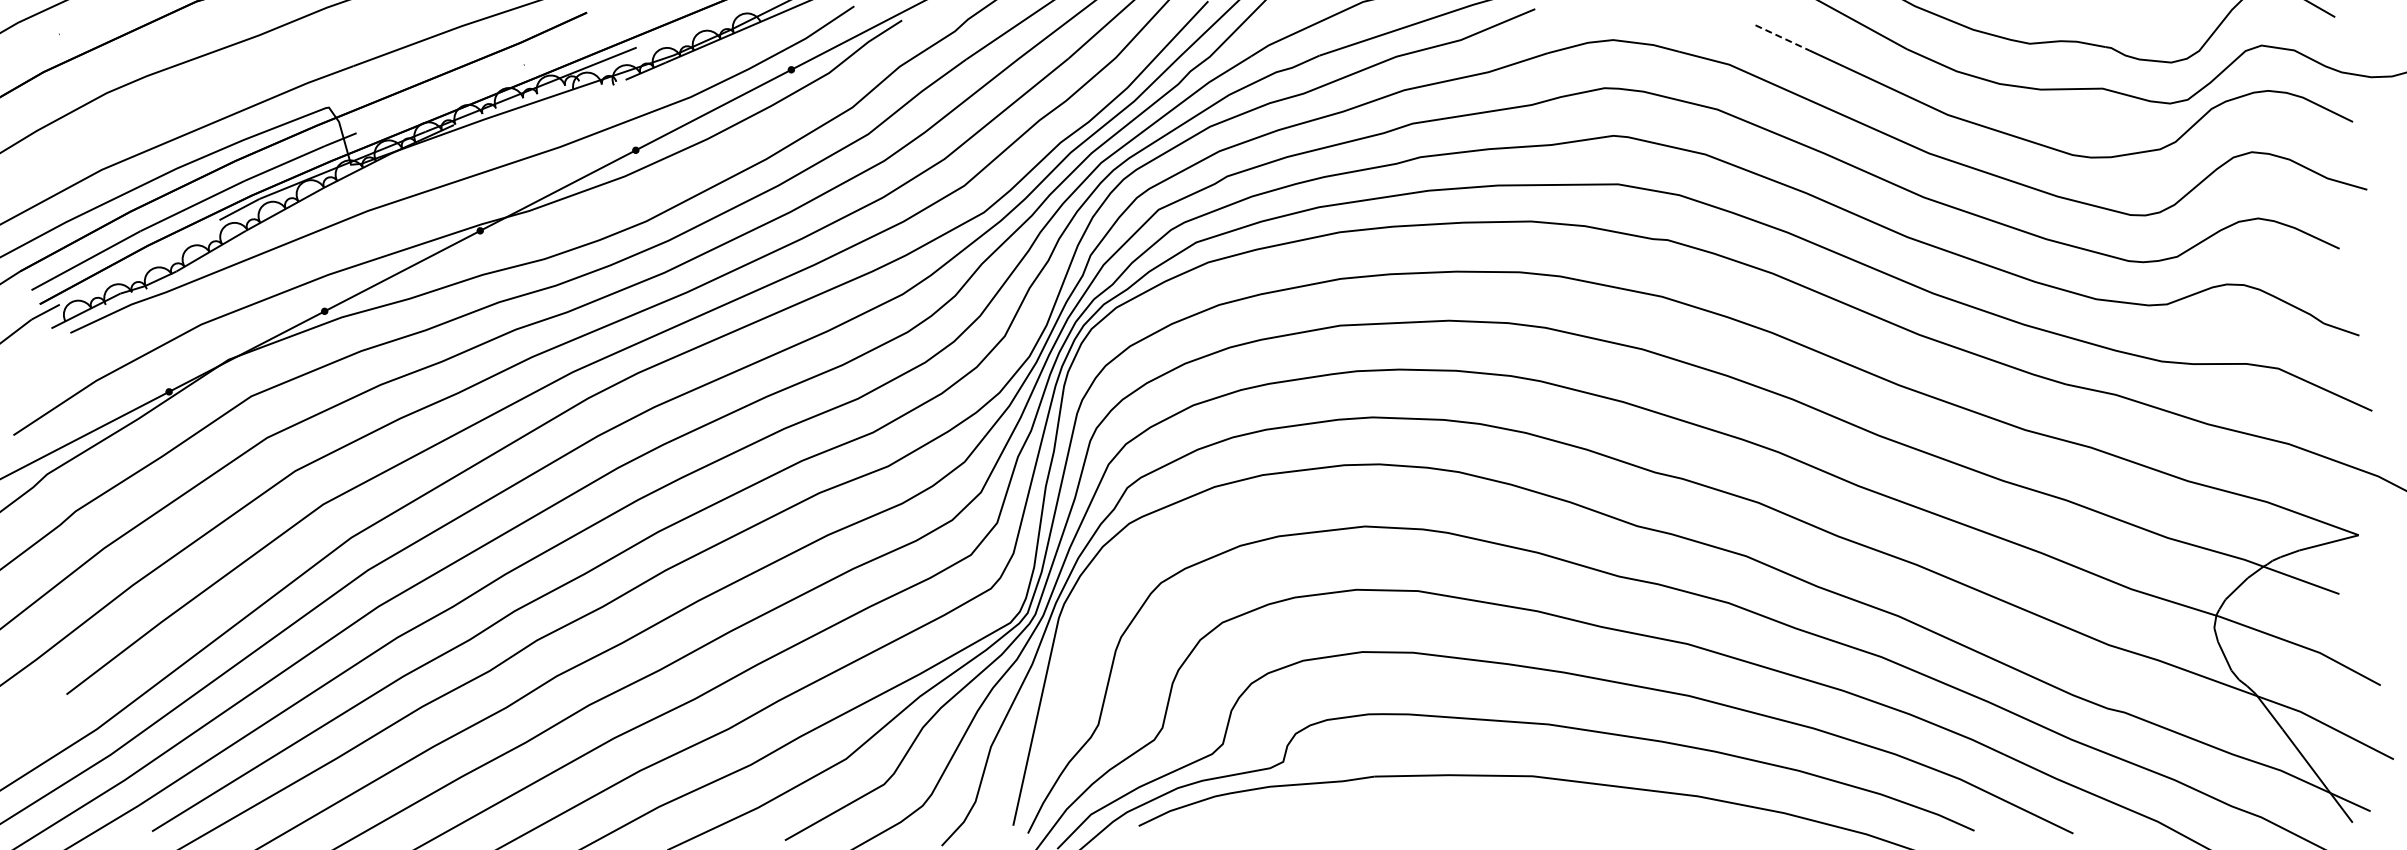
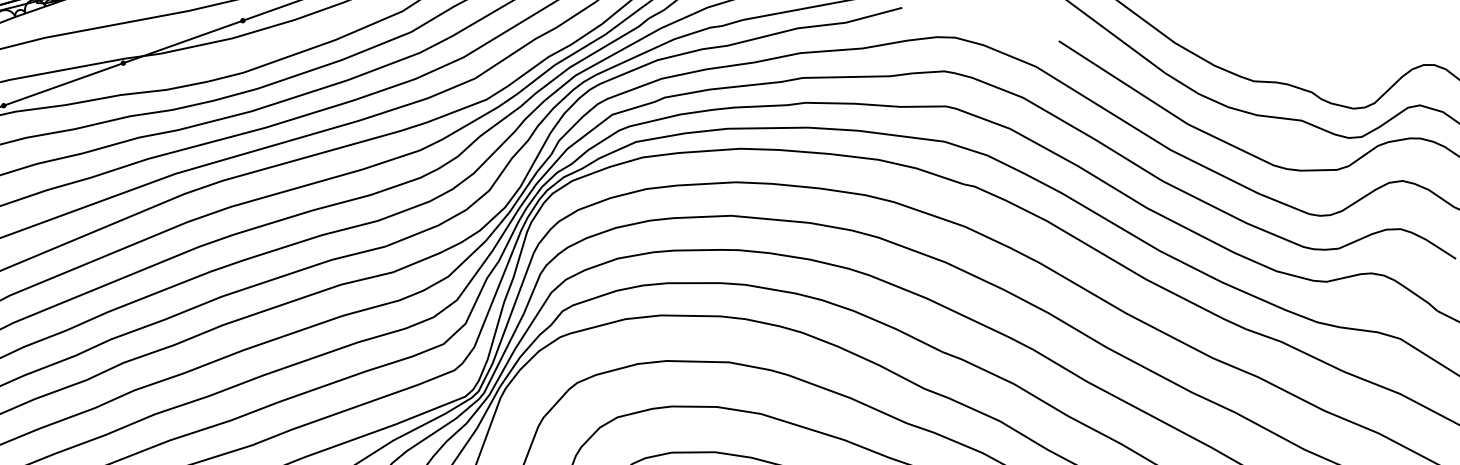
line: (1782, 37) -> (1076, 52), dashed -> solid

